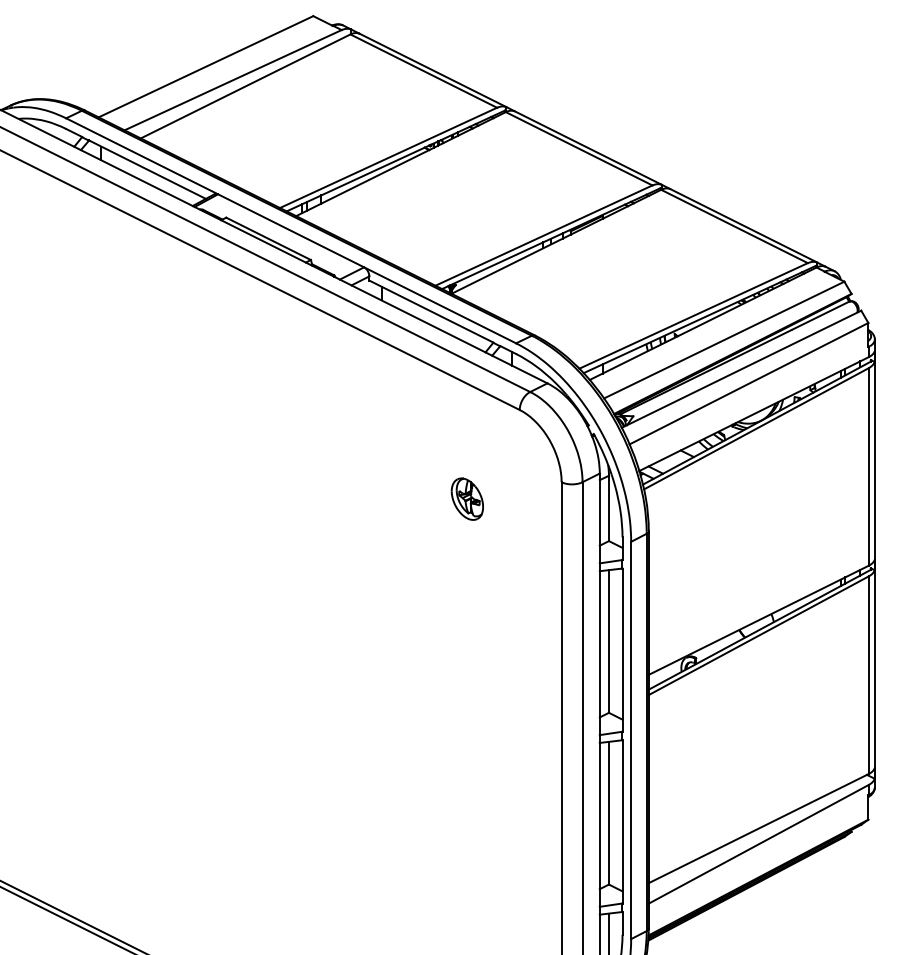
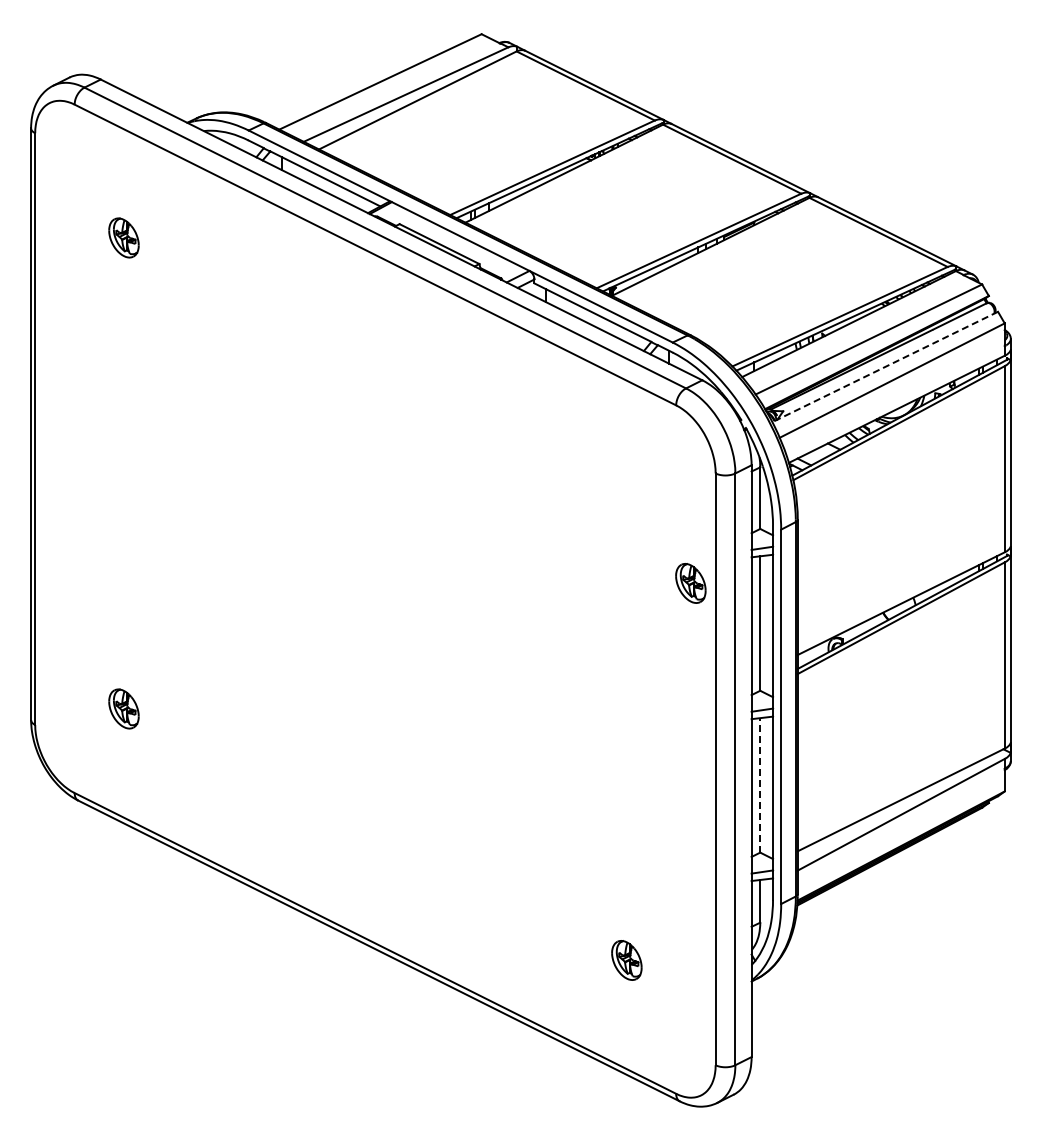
line: (741, 369) -> (885, 367), solid -> dashed
part: (467, 499) -> (690, 583), moved
line: (609, 812) -> (760, 784), solid -> dashed

